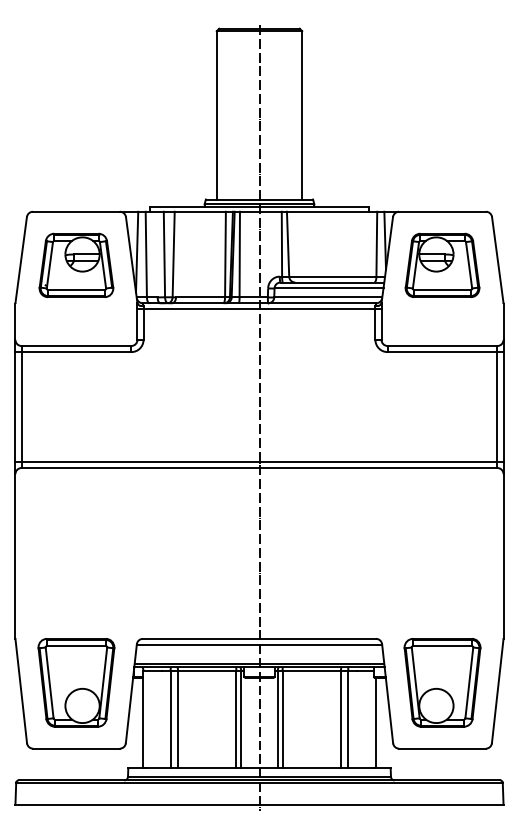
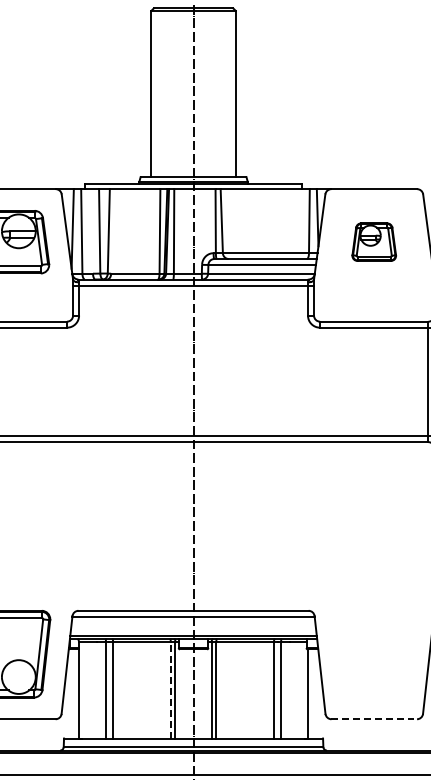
part: (442, 265) -> (374, 242), size x0.6
part: (442, 682) -> (374, 653), removed
line: (236, 719) -> (170, 690), solid -> dashed
line: (443, 748) -> (375, 719), solid -> dashed

